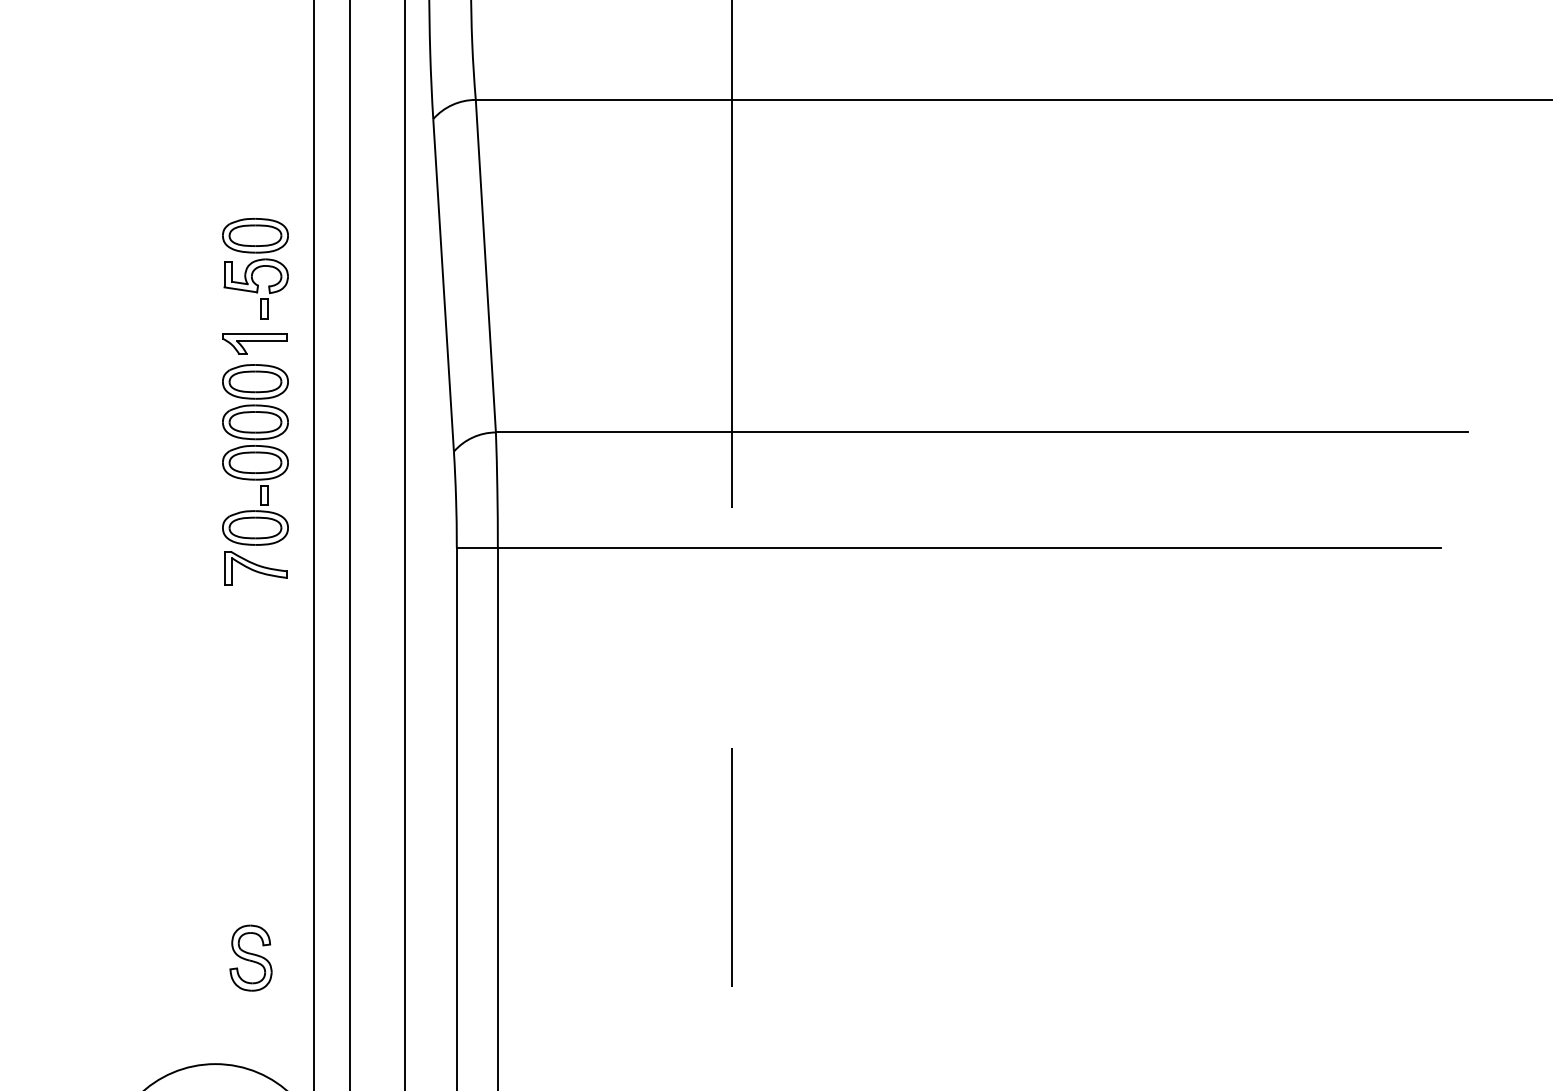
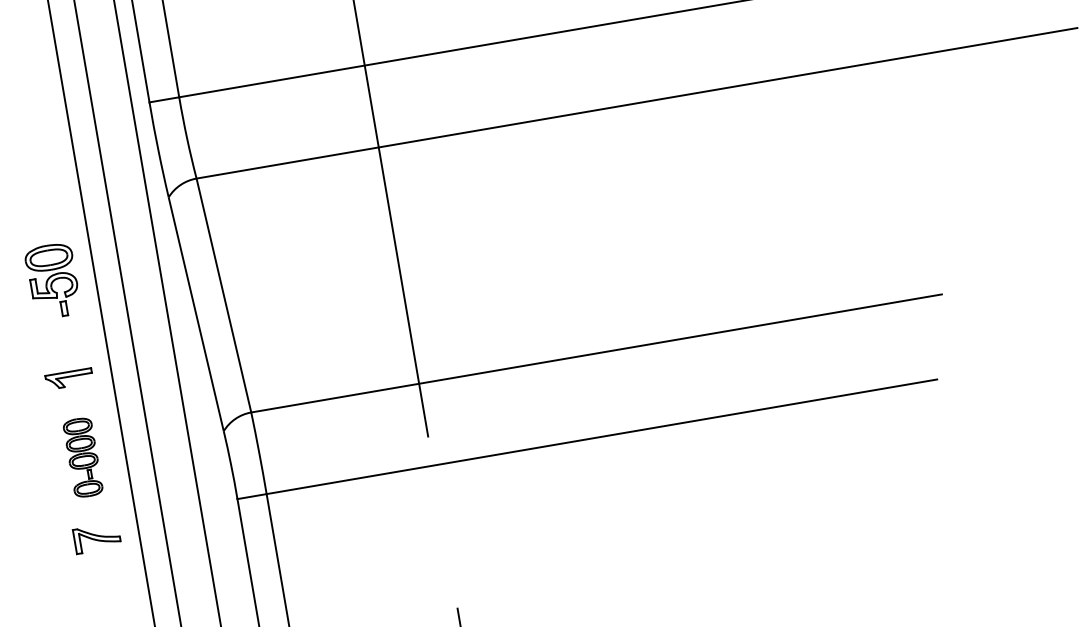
part: (255, 268) -> (52, 281), moved
part: (255, 454) -> (83, 457), size x0.6

